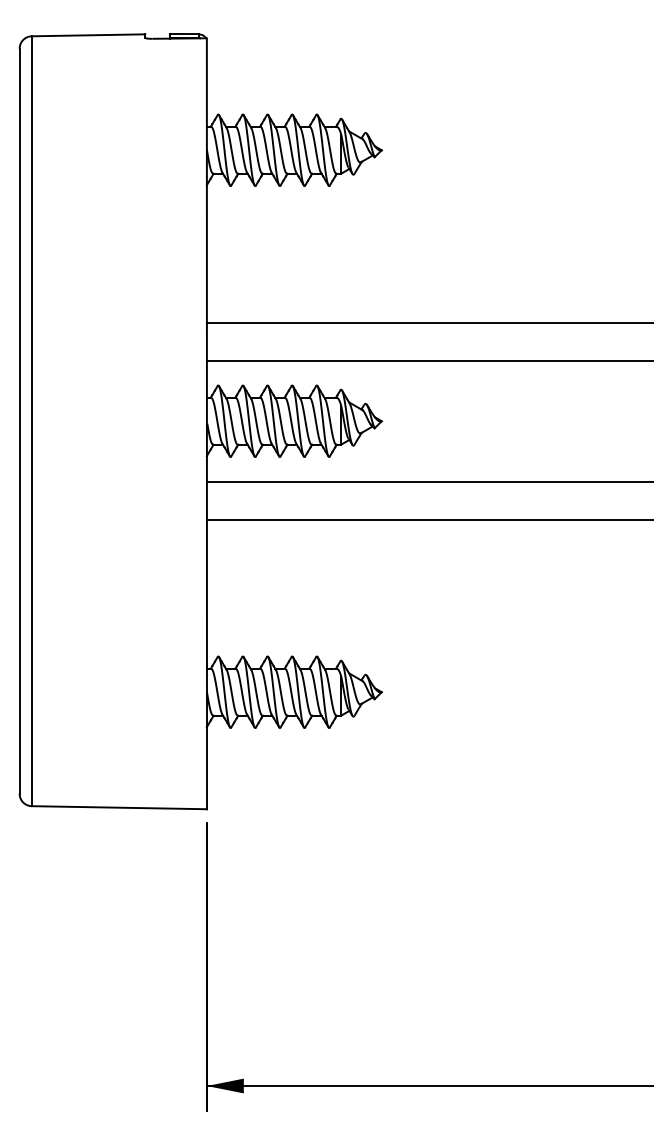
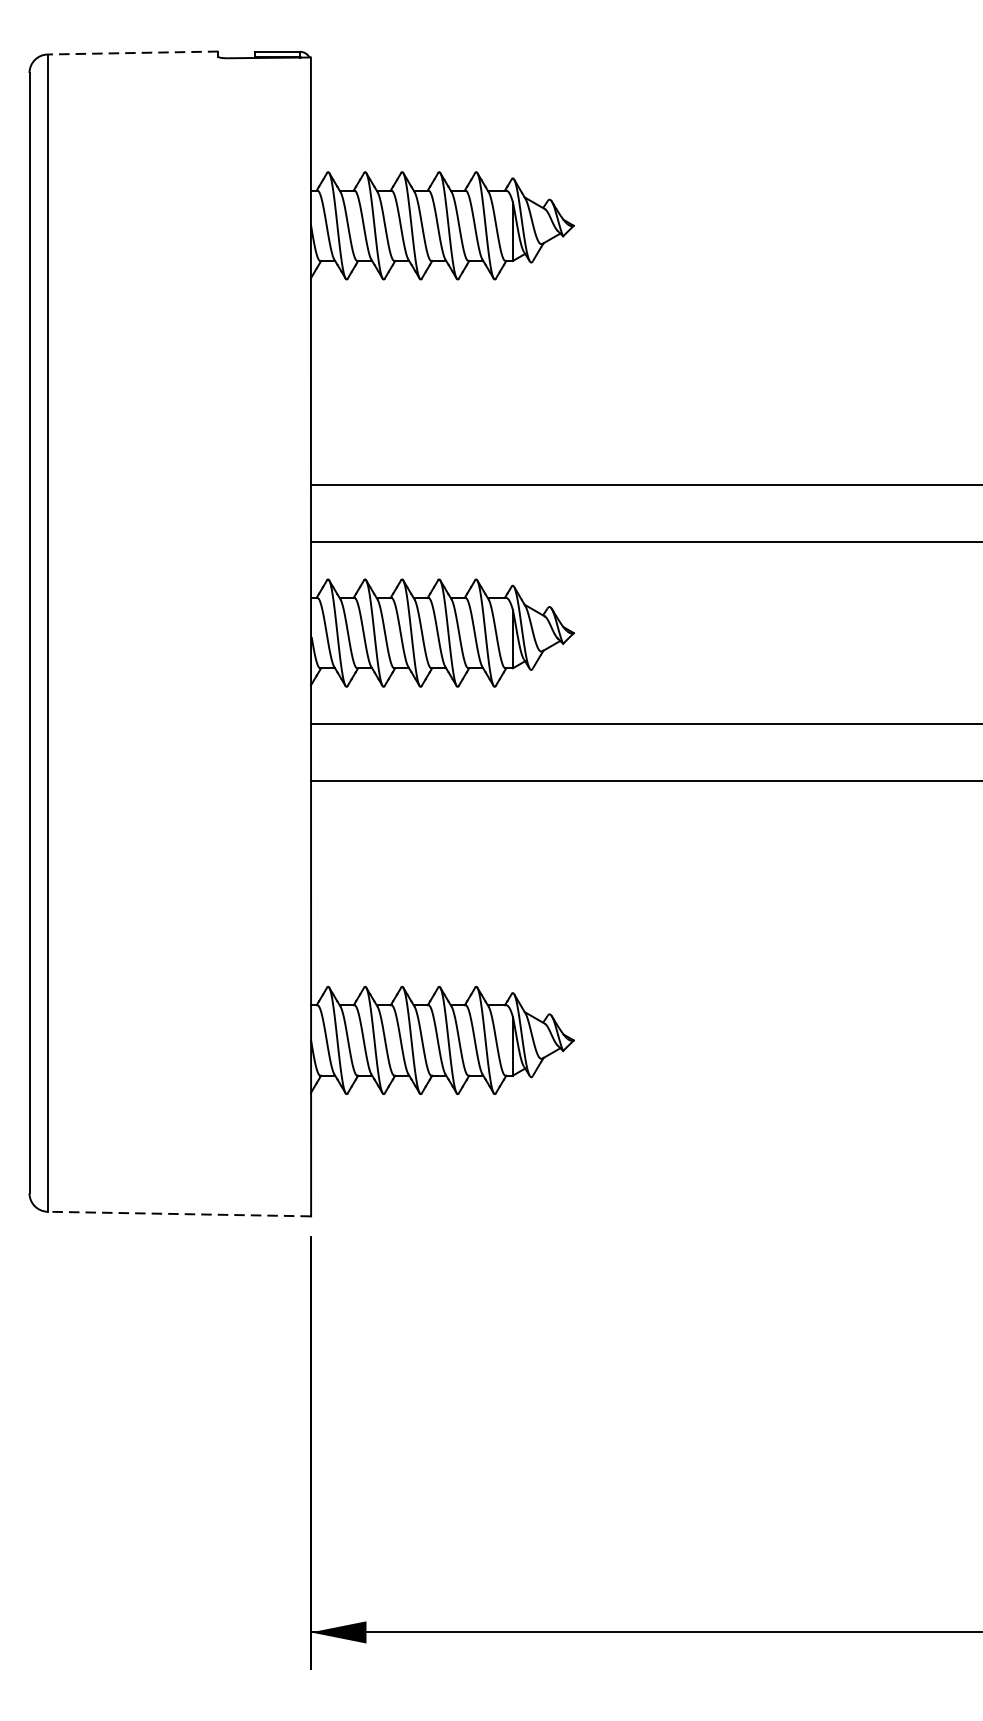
line: (88, 35) -> (132, 53), solid -> dashed
line: (119, 807) -> (179, 1213), solid -> dashed

